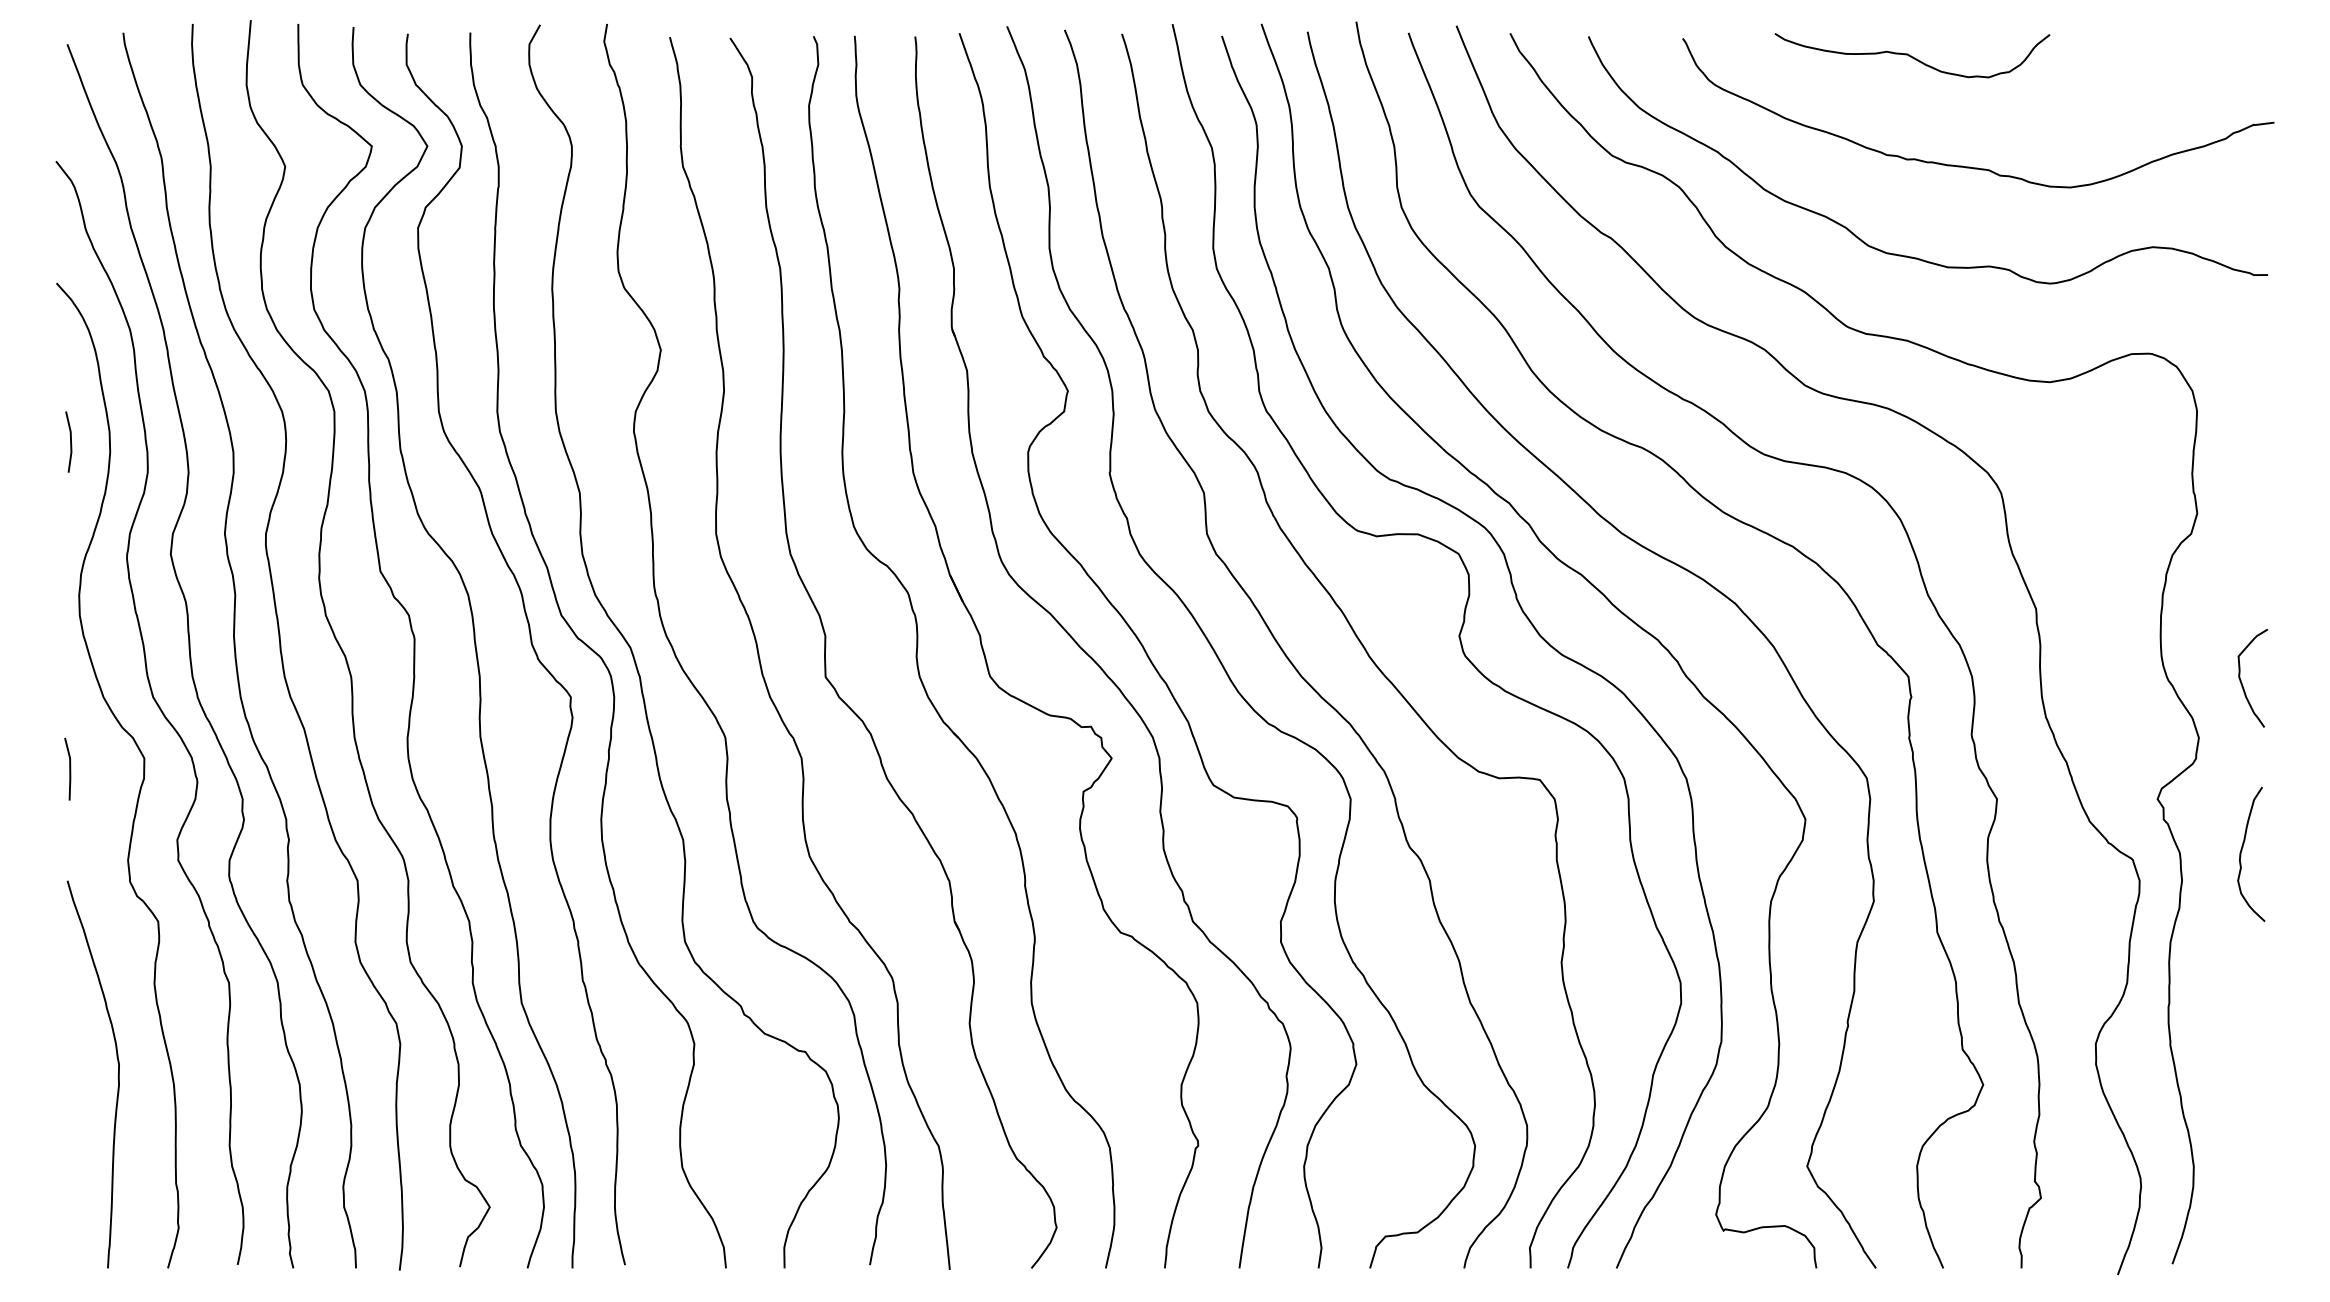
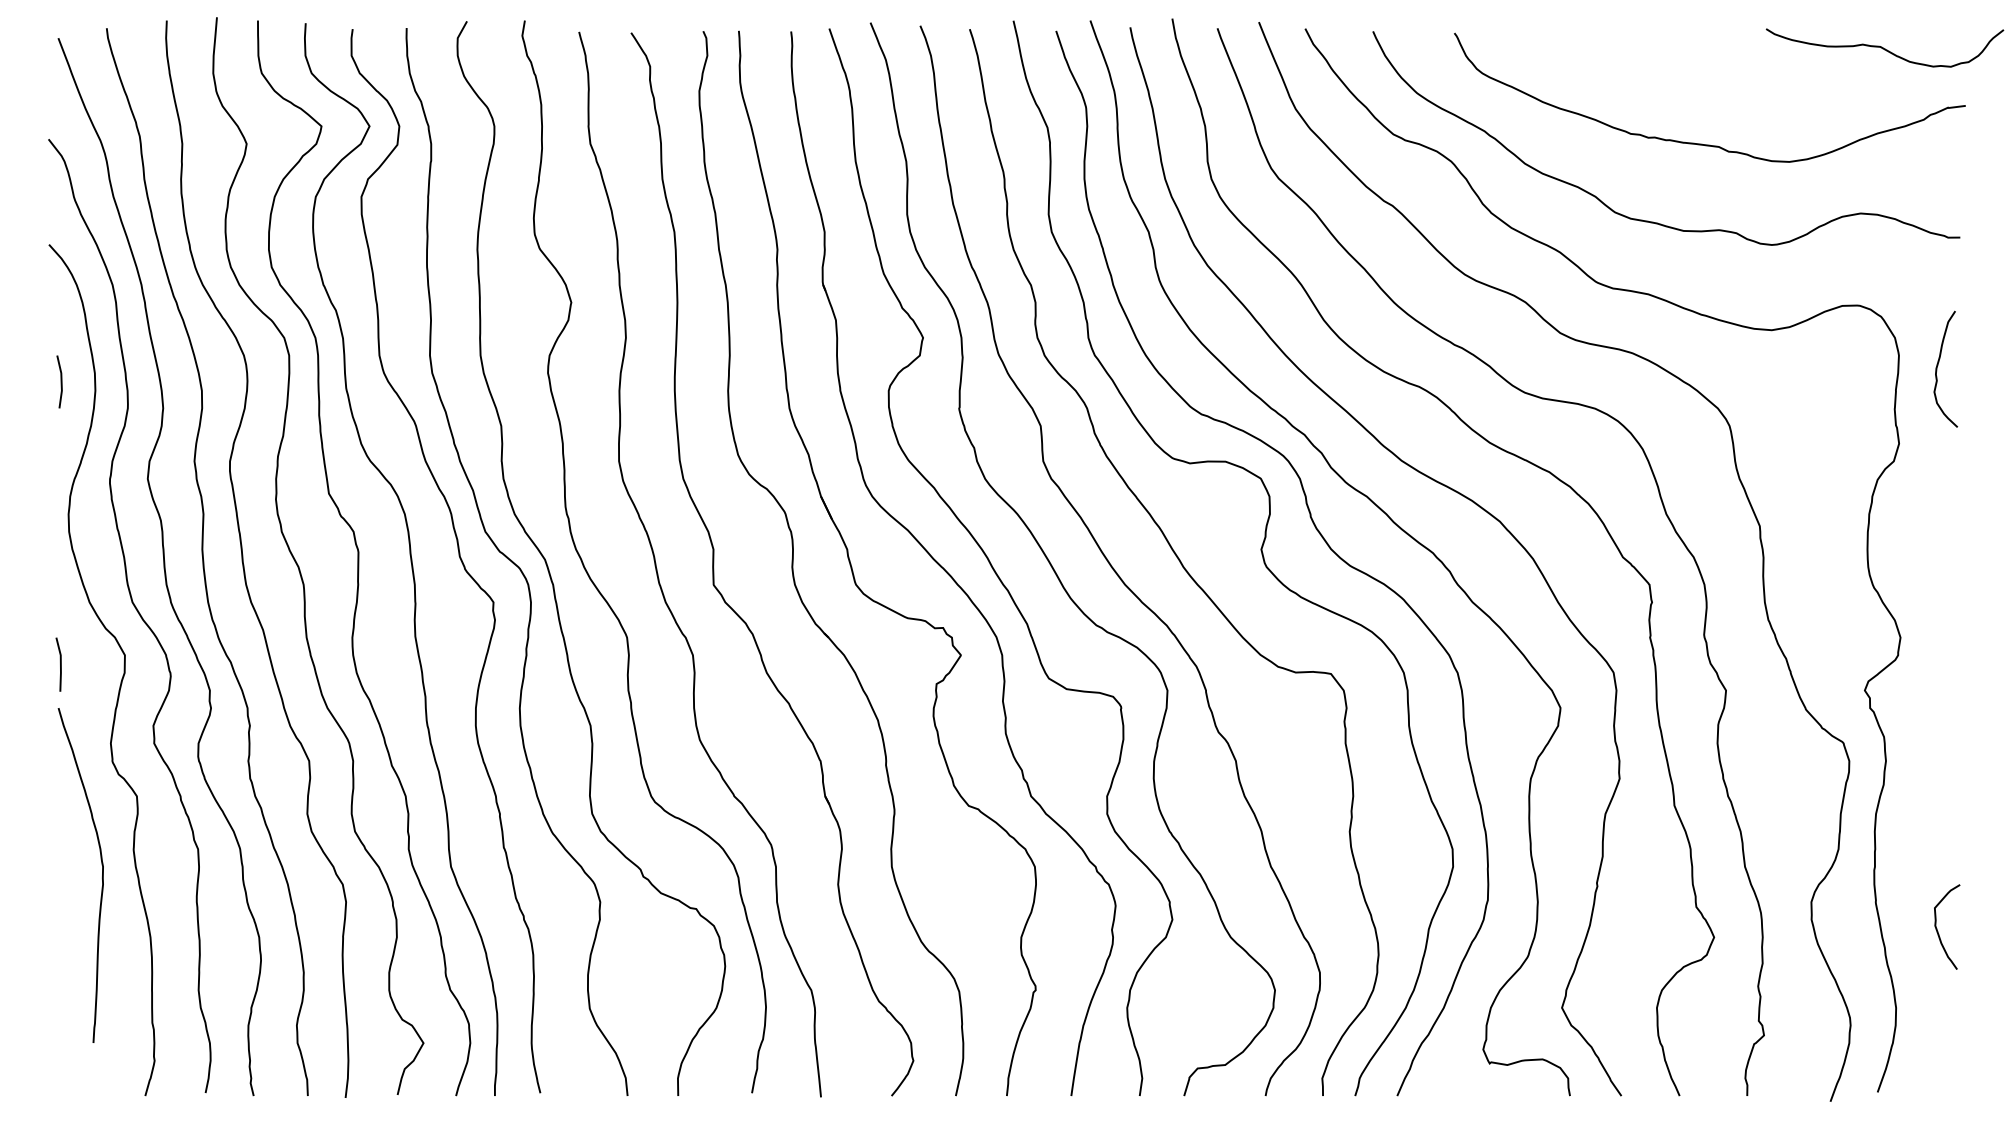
curve: (1910, 55) -> (1883, 47), moved
curve: (2241, 679) -> (1937, 928), moved
curve: (2242, 850) -> (1938, 365), moved
curve: (117, 1077) -> (101, 878), moved

